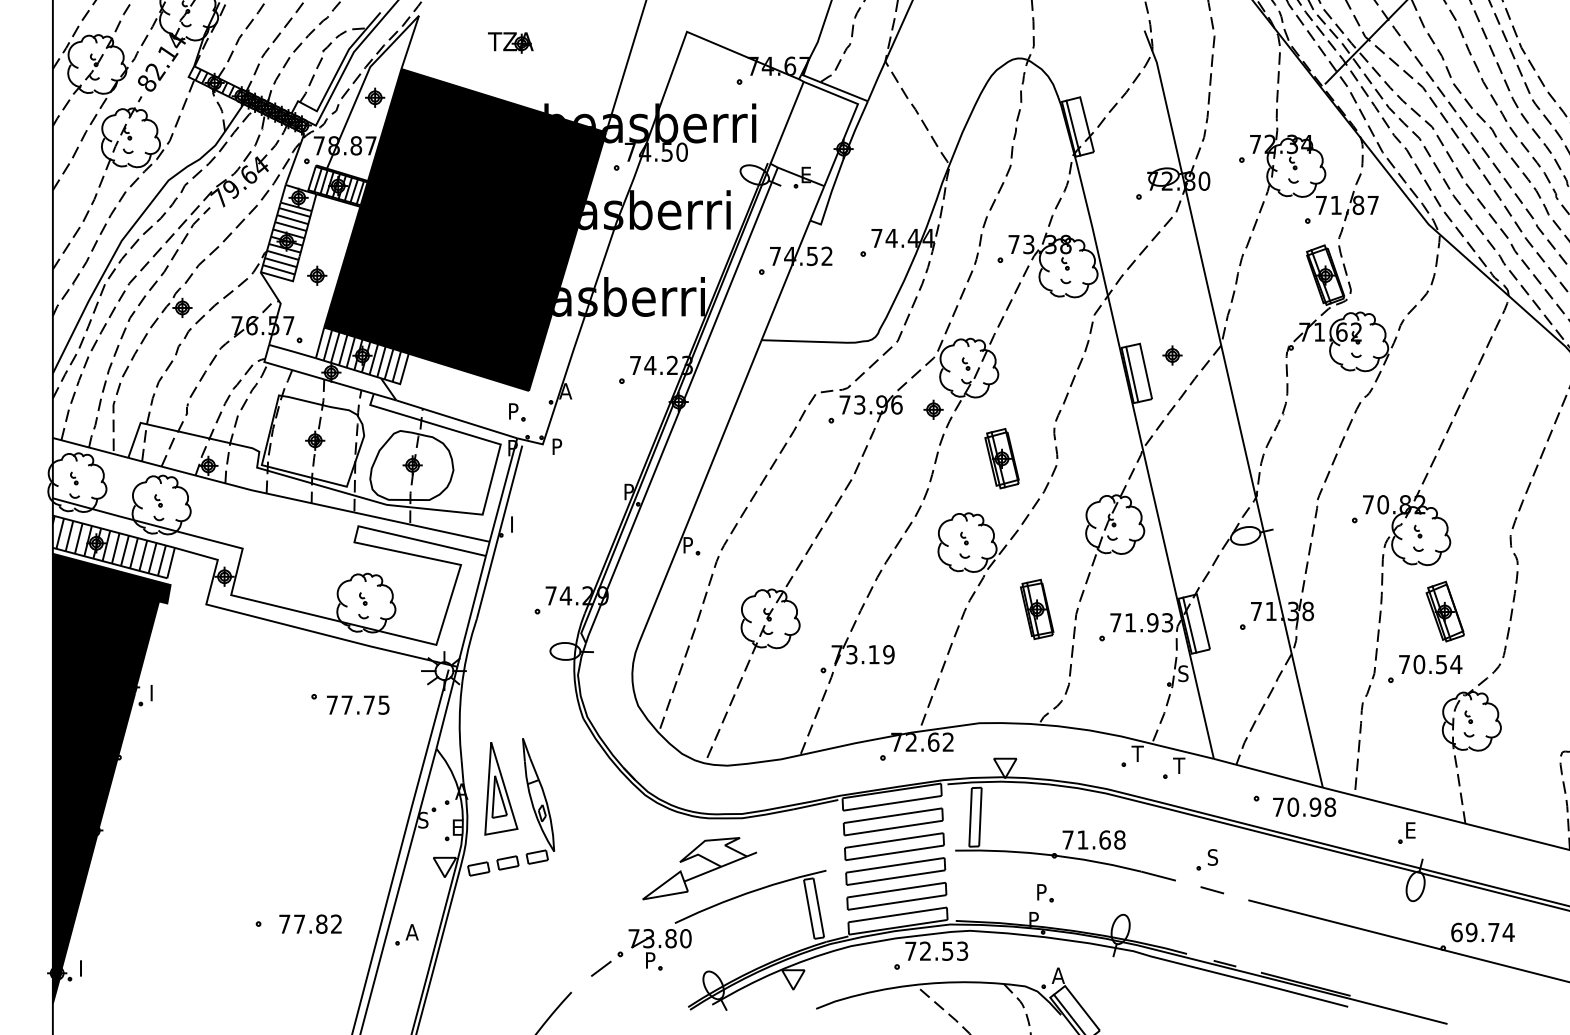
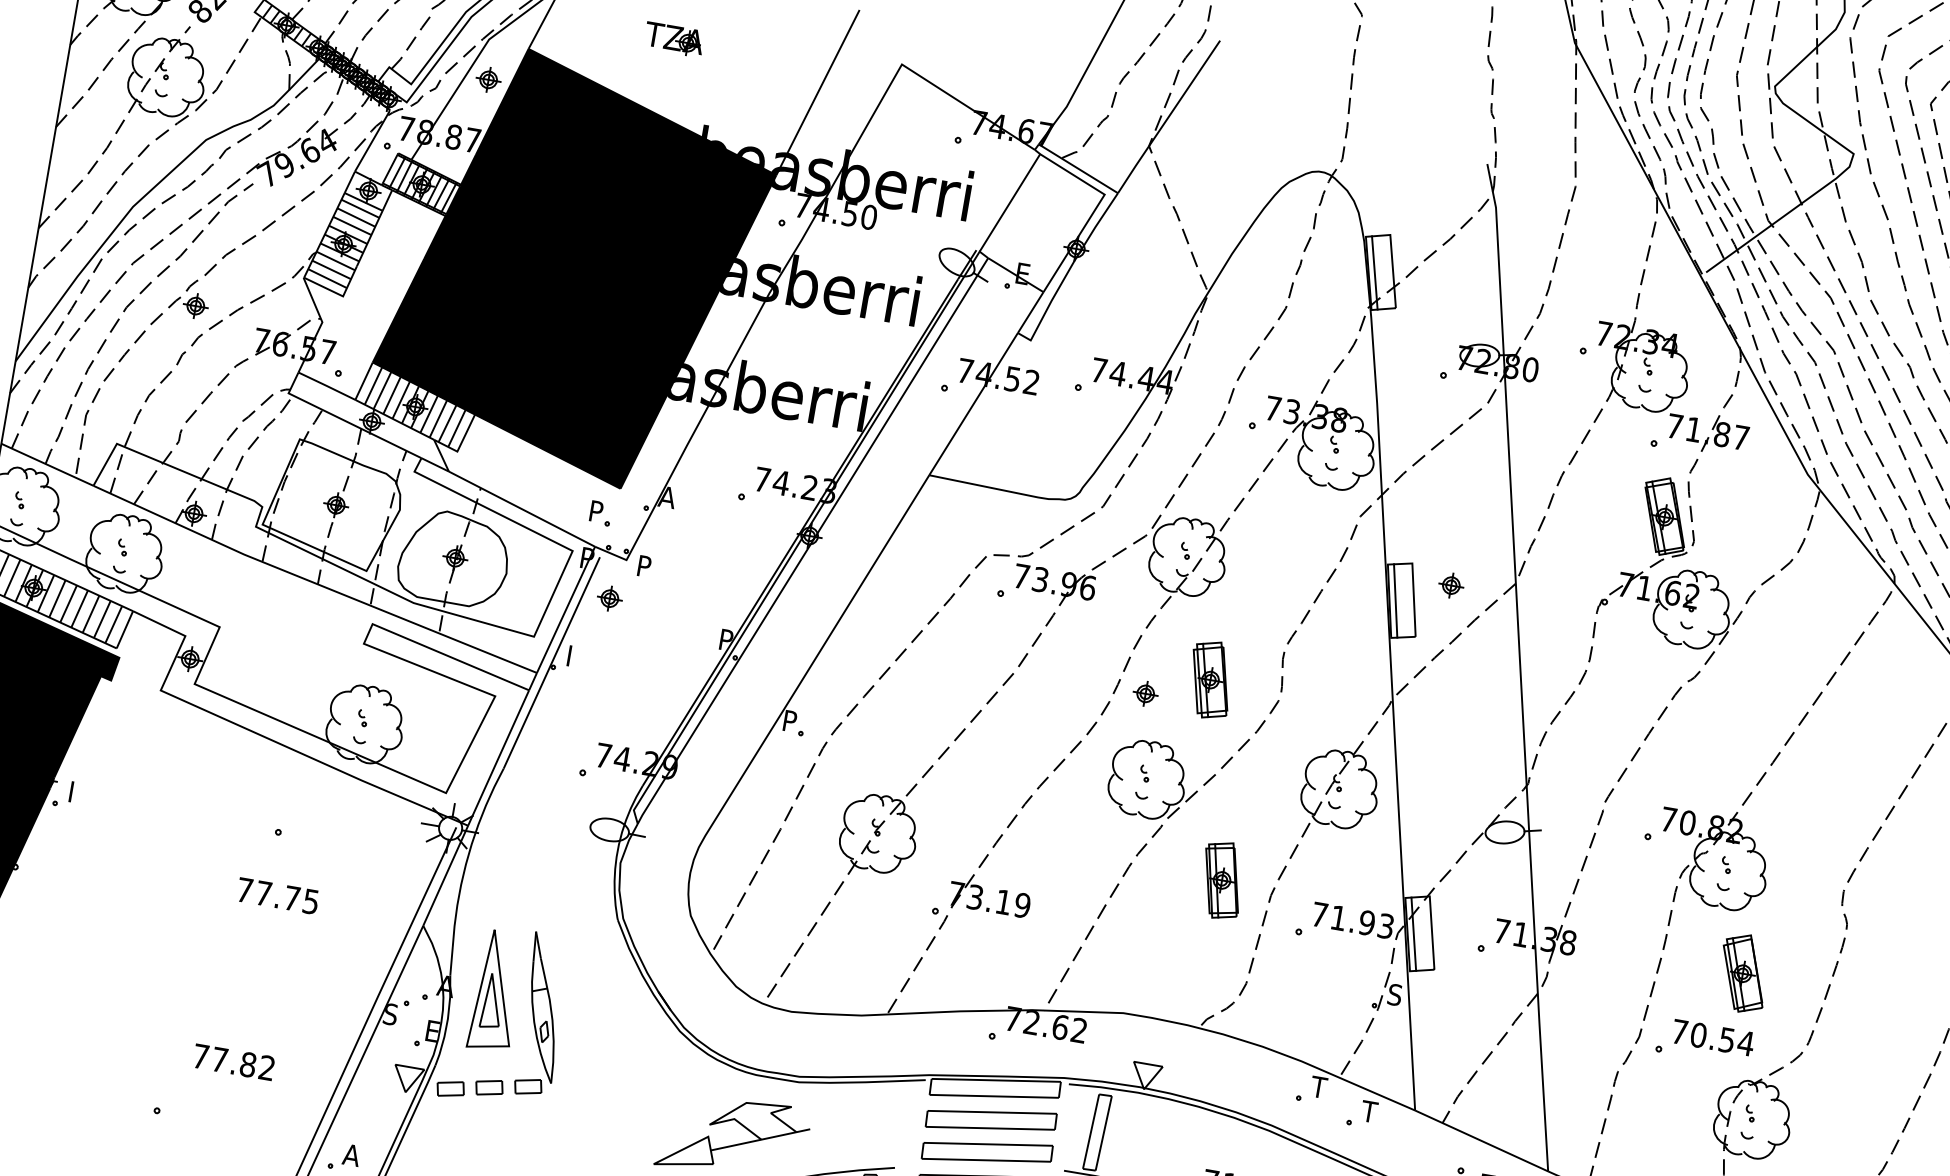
part: (317, 275) -> (610, 598), moved
part: (933, 409) -> (1145, 693), moved
text: (358, 704) -> (278, 895), moved
text: (310, 923) -> (233, 1061), moved

